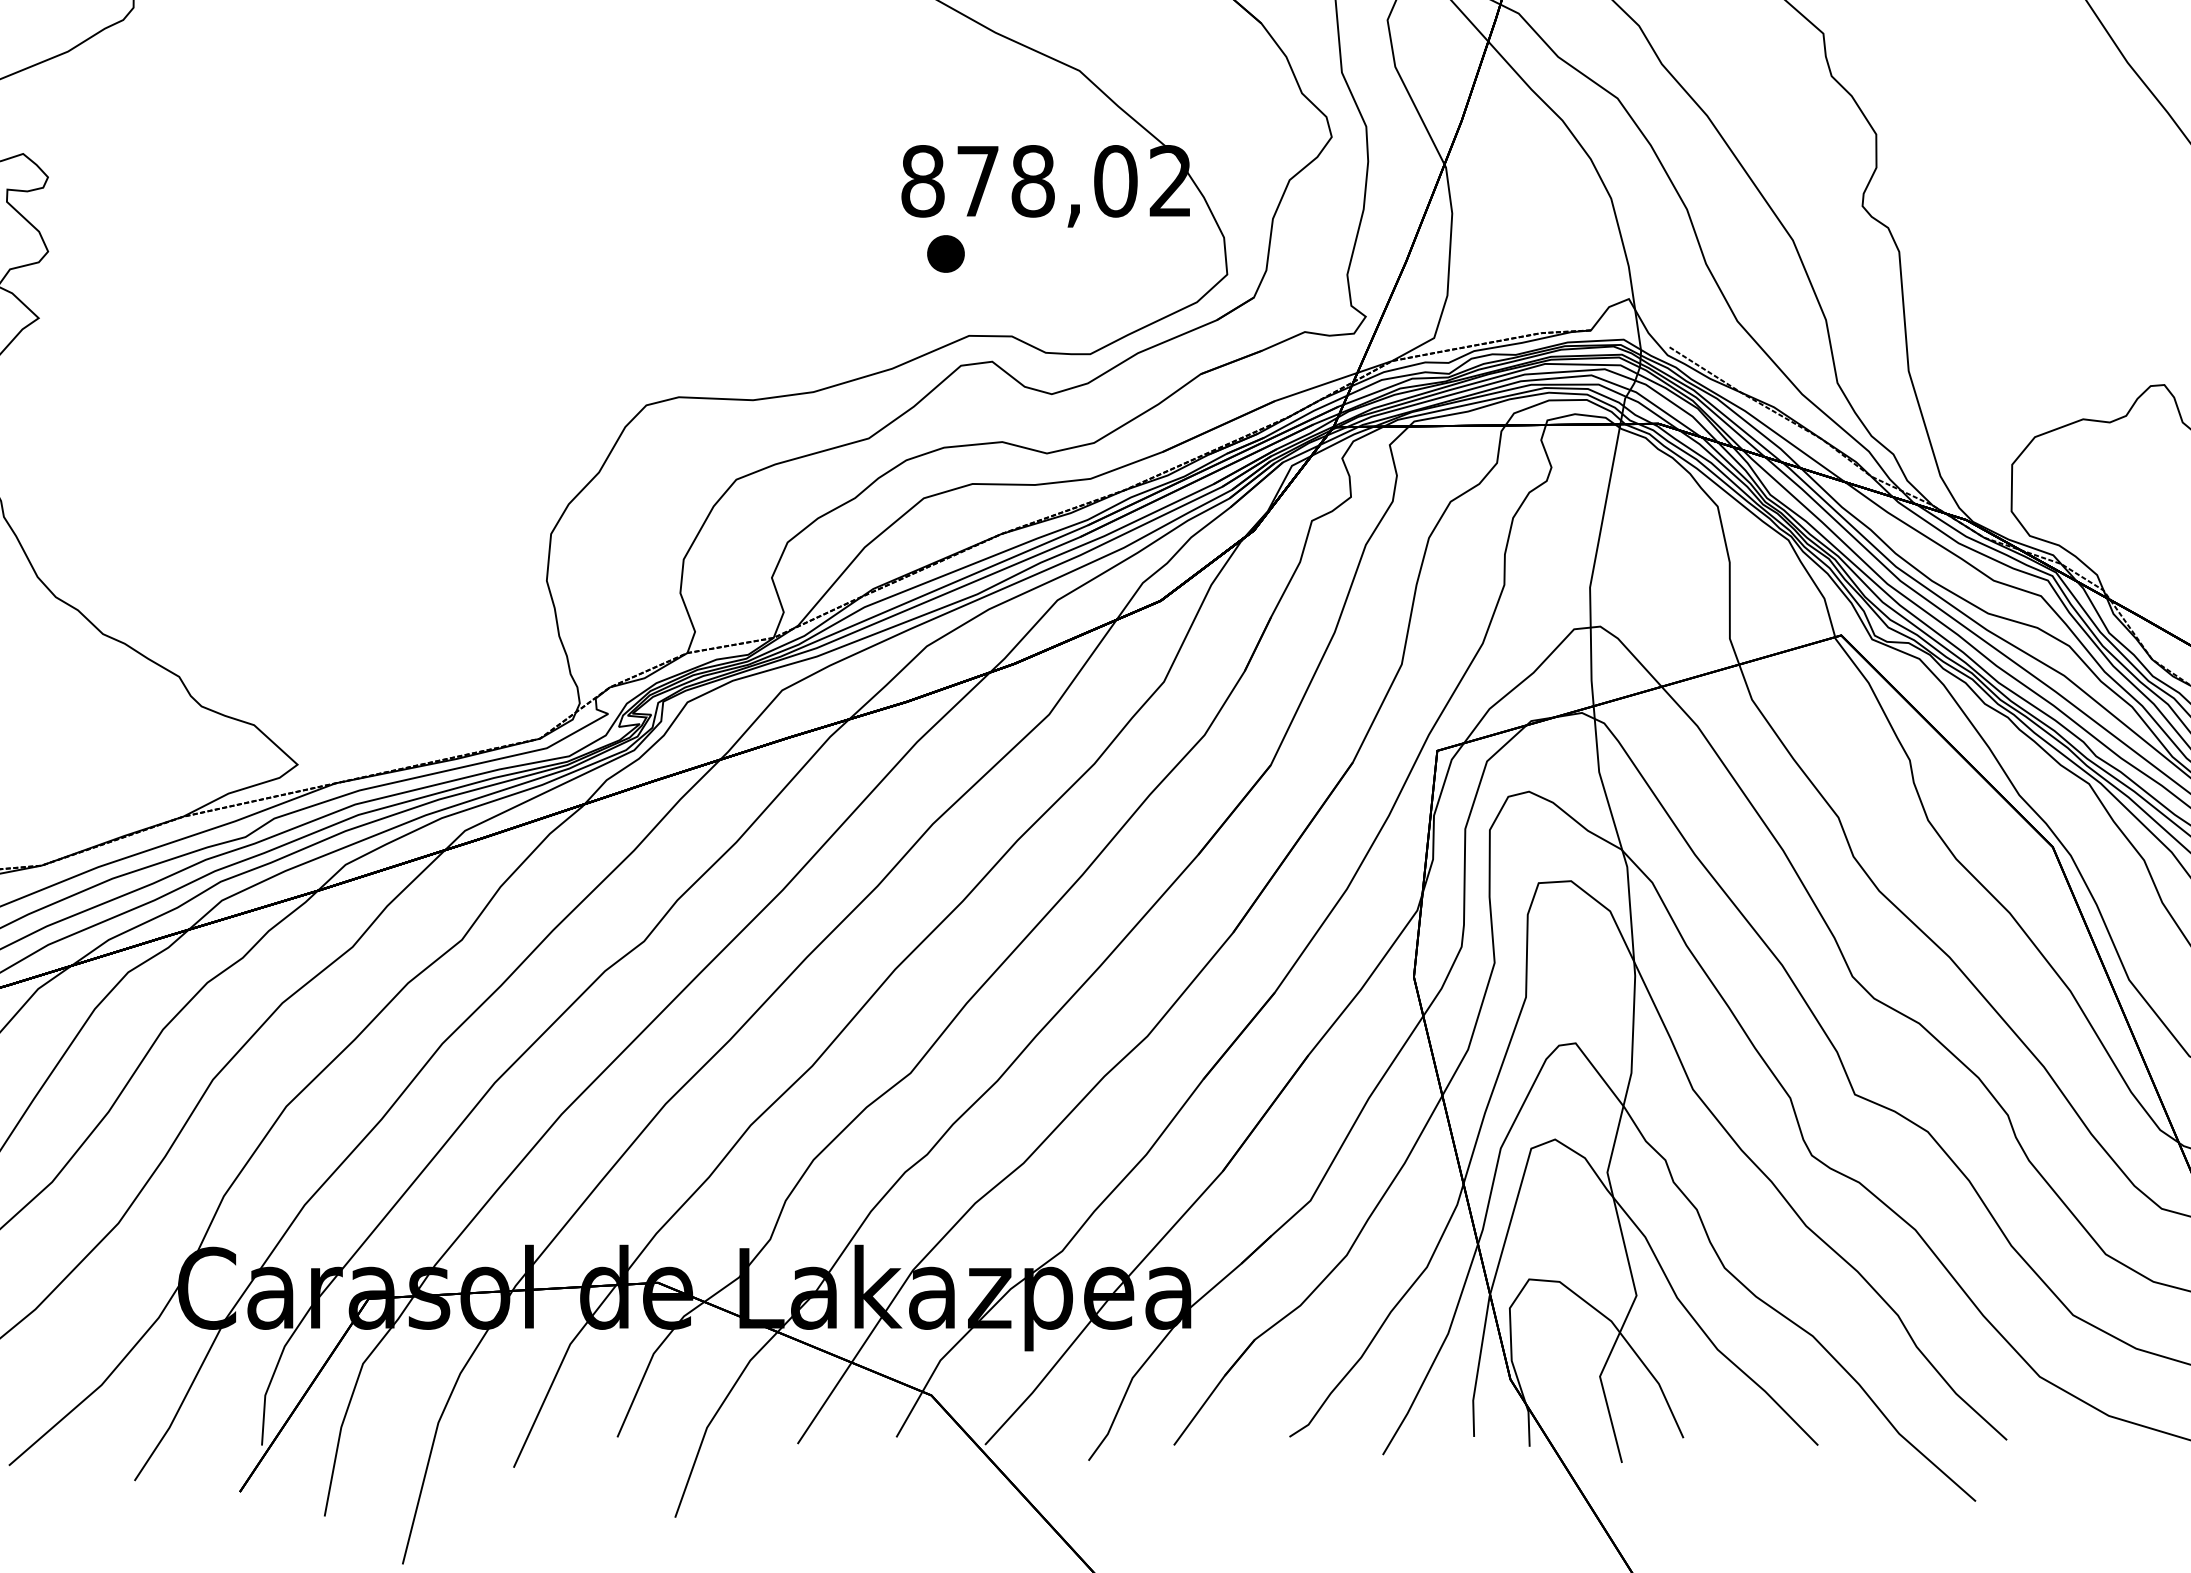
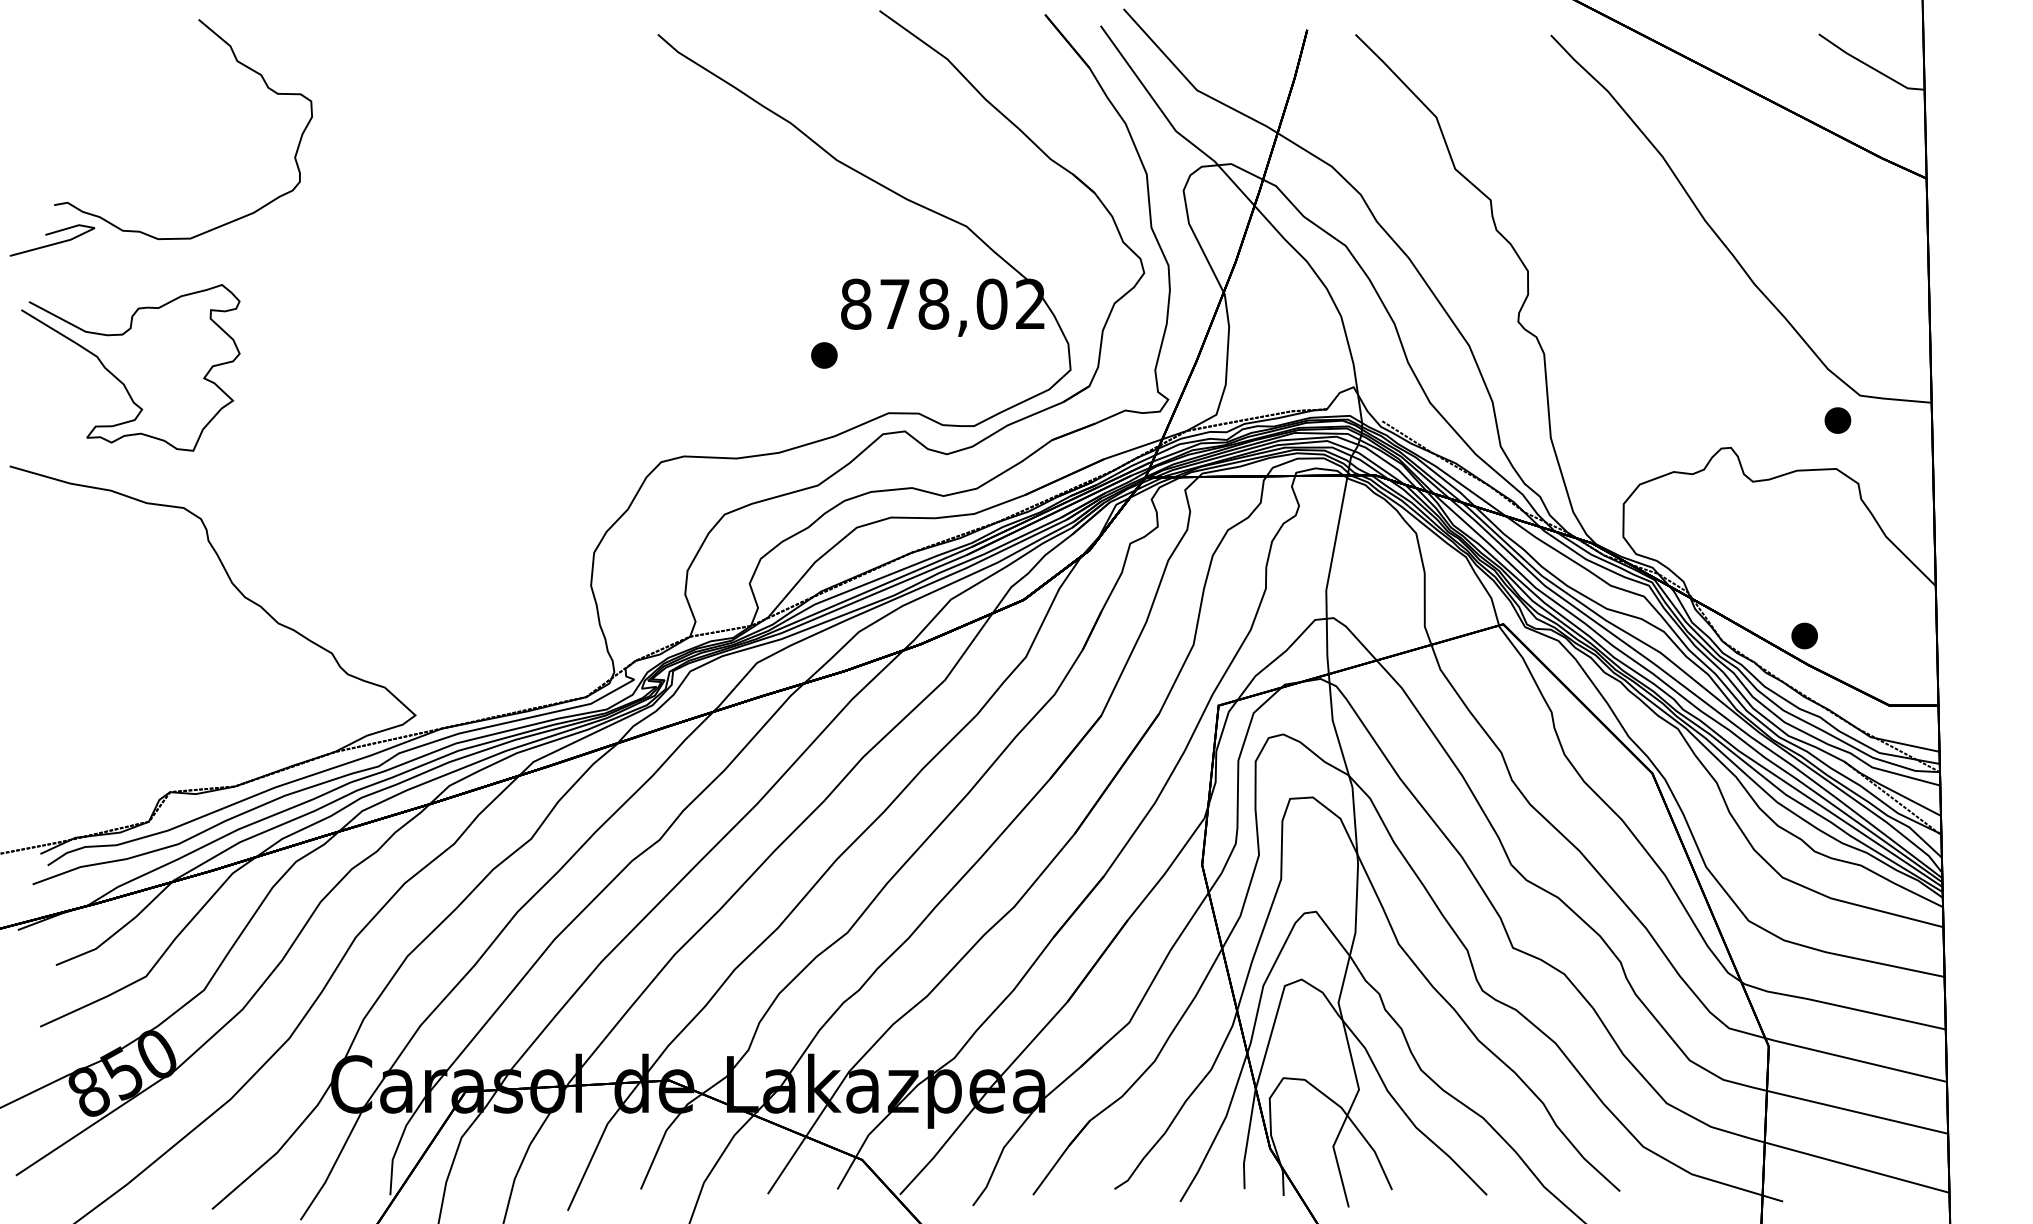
part: (946, 254) -> (824, 355), moved

